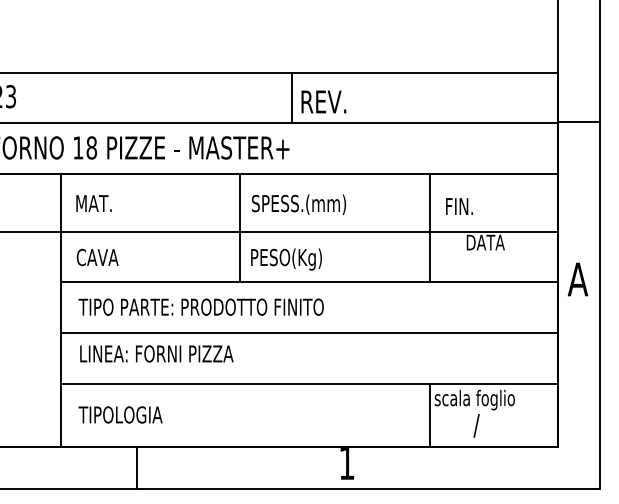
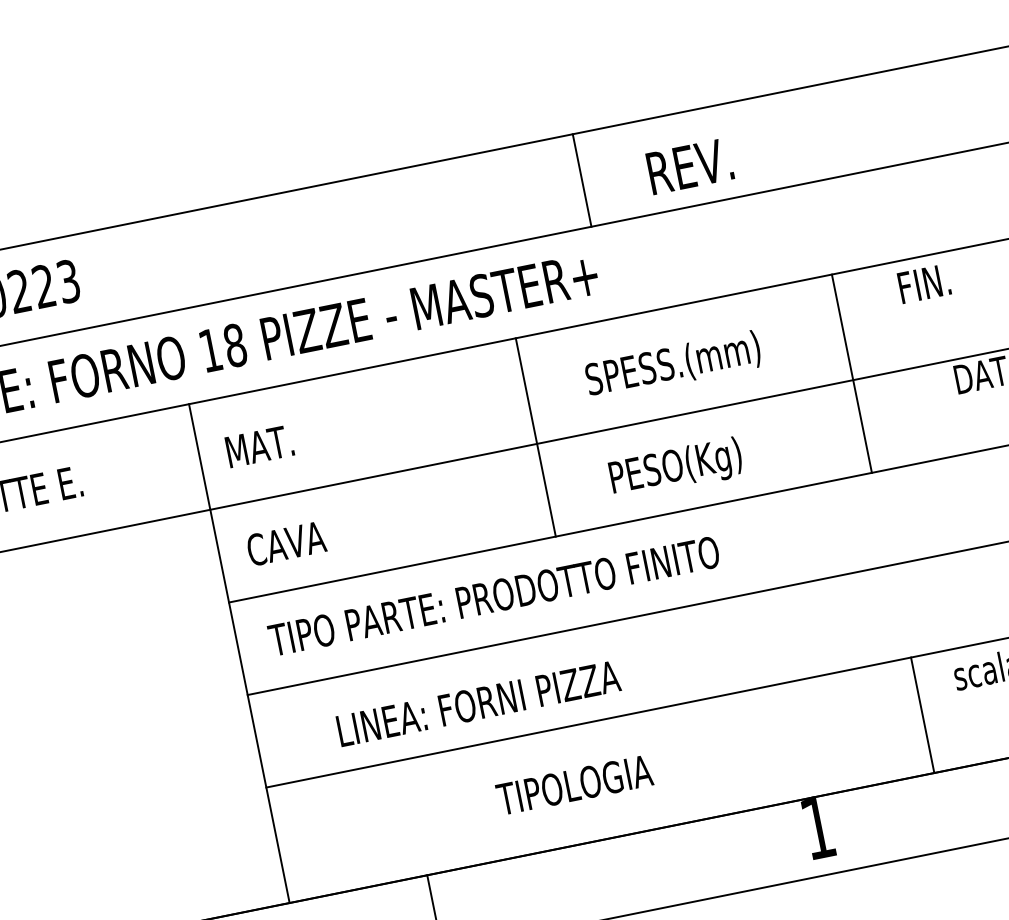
text: (323, 101) -> (689, 165), moved
text: (298, 204) -> (672, 364), moved
text: (459, 206) -> (924, 283), moved
line: (429, 227) -> (850, 372), moved
text: (286, 259) -> (676, 468), moved
text: (156, 353) -> (477, 702), moved
text: (120, 414) -> (574, 784), moved
line: (429, 414) -> (921, 714), moved

